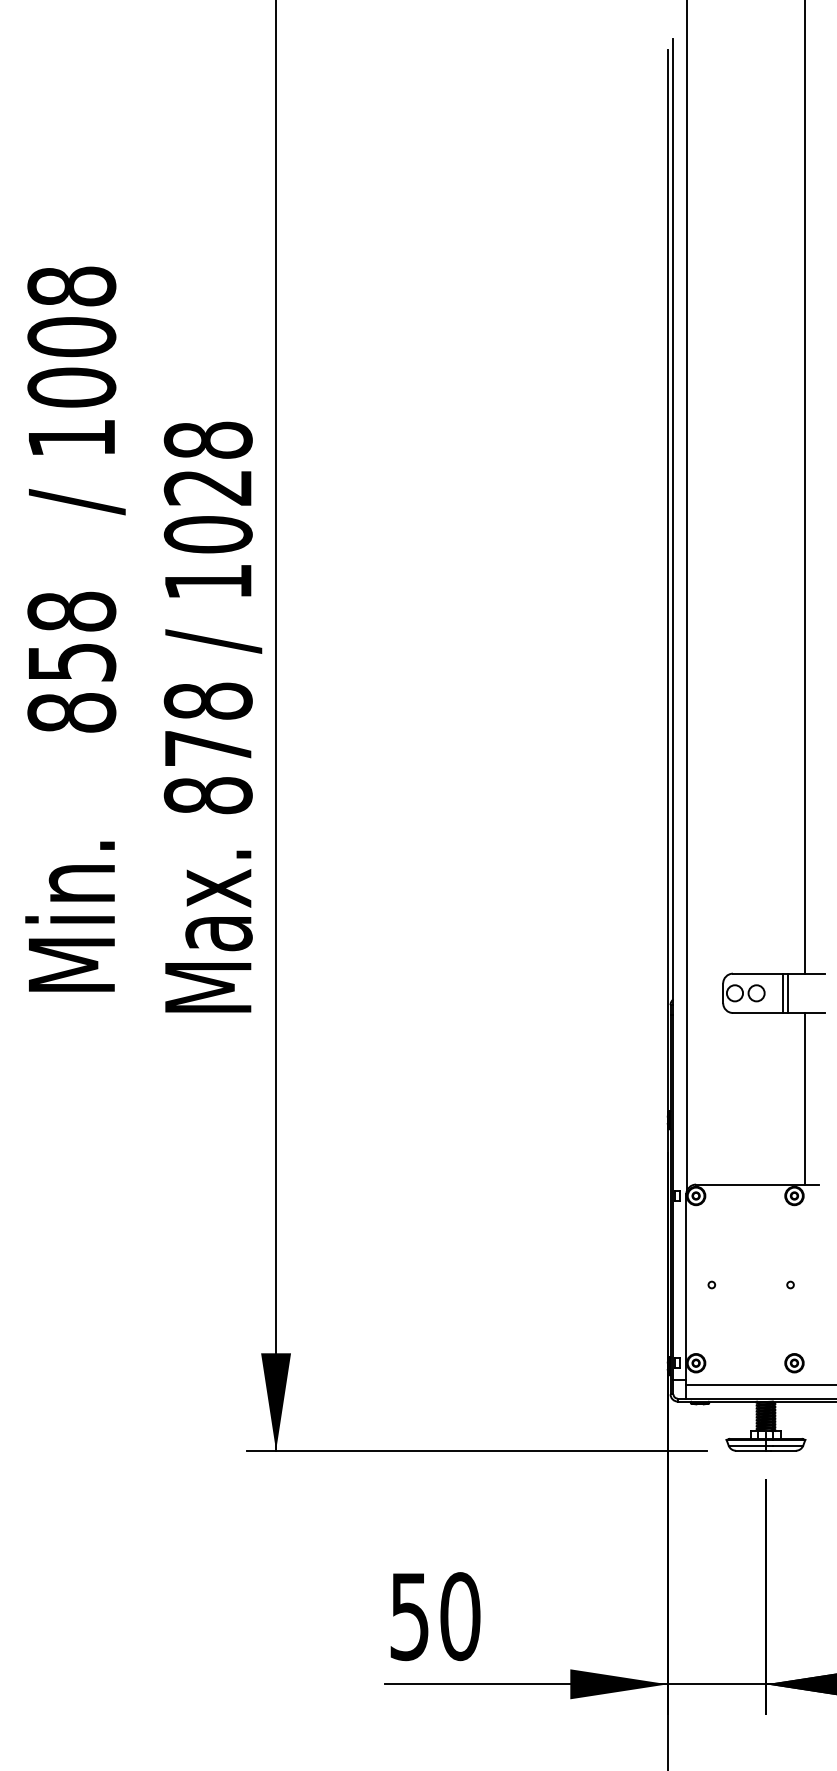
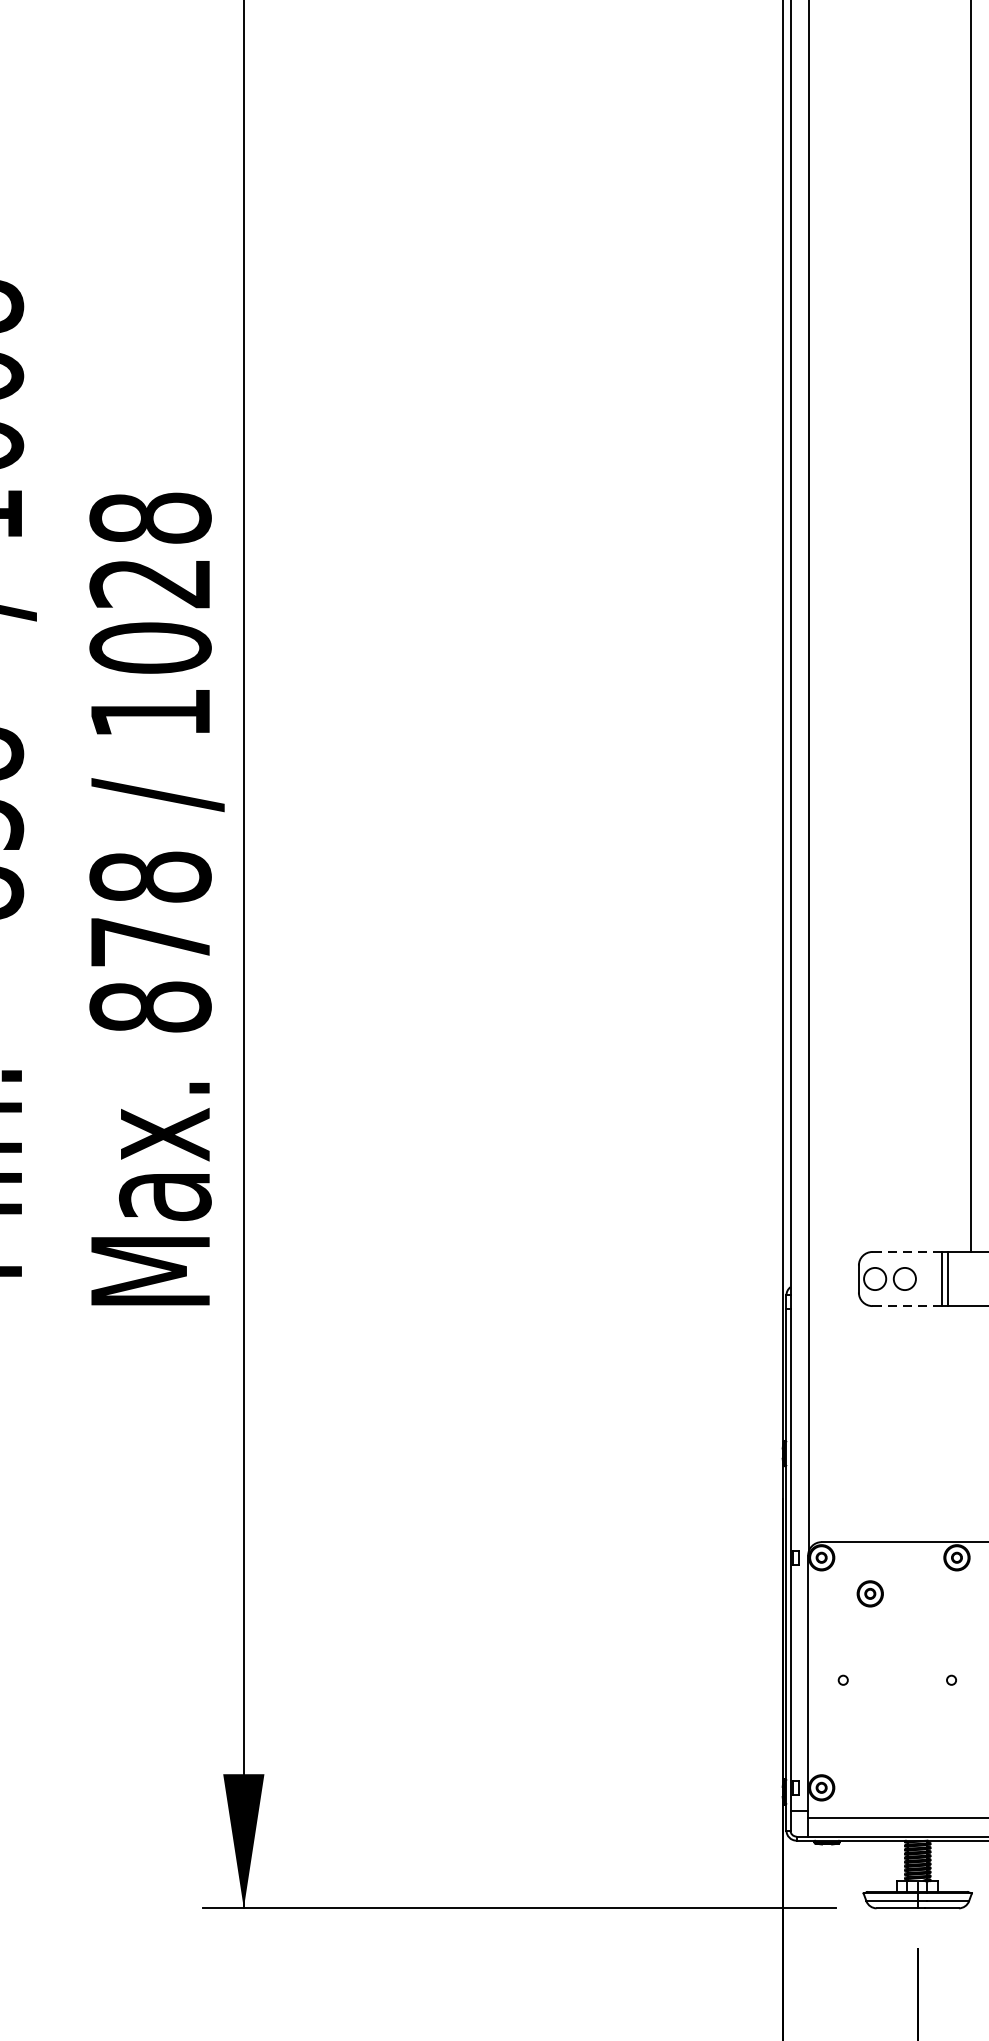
line: (758, 973) -> (907, 1251), solid -> dashed
line: (758, 1013) -> (907, 1306), solid -> dashed
line: (804, 1098) -> (970, 1423), removed
part: (794, 1363) -> (870, 1594), moved

